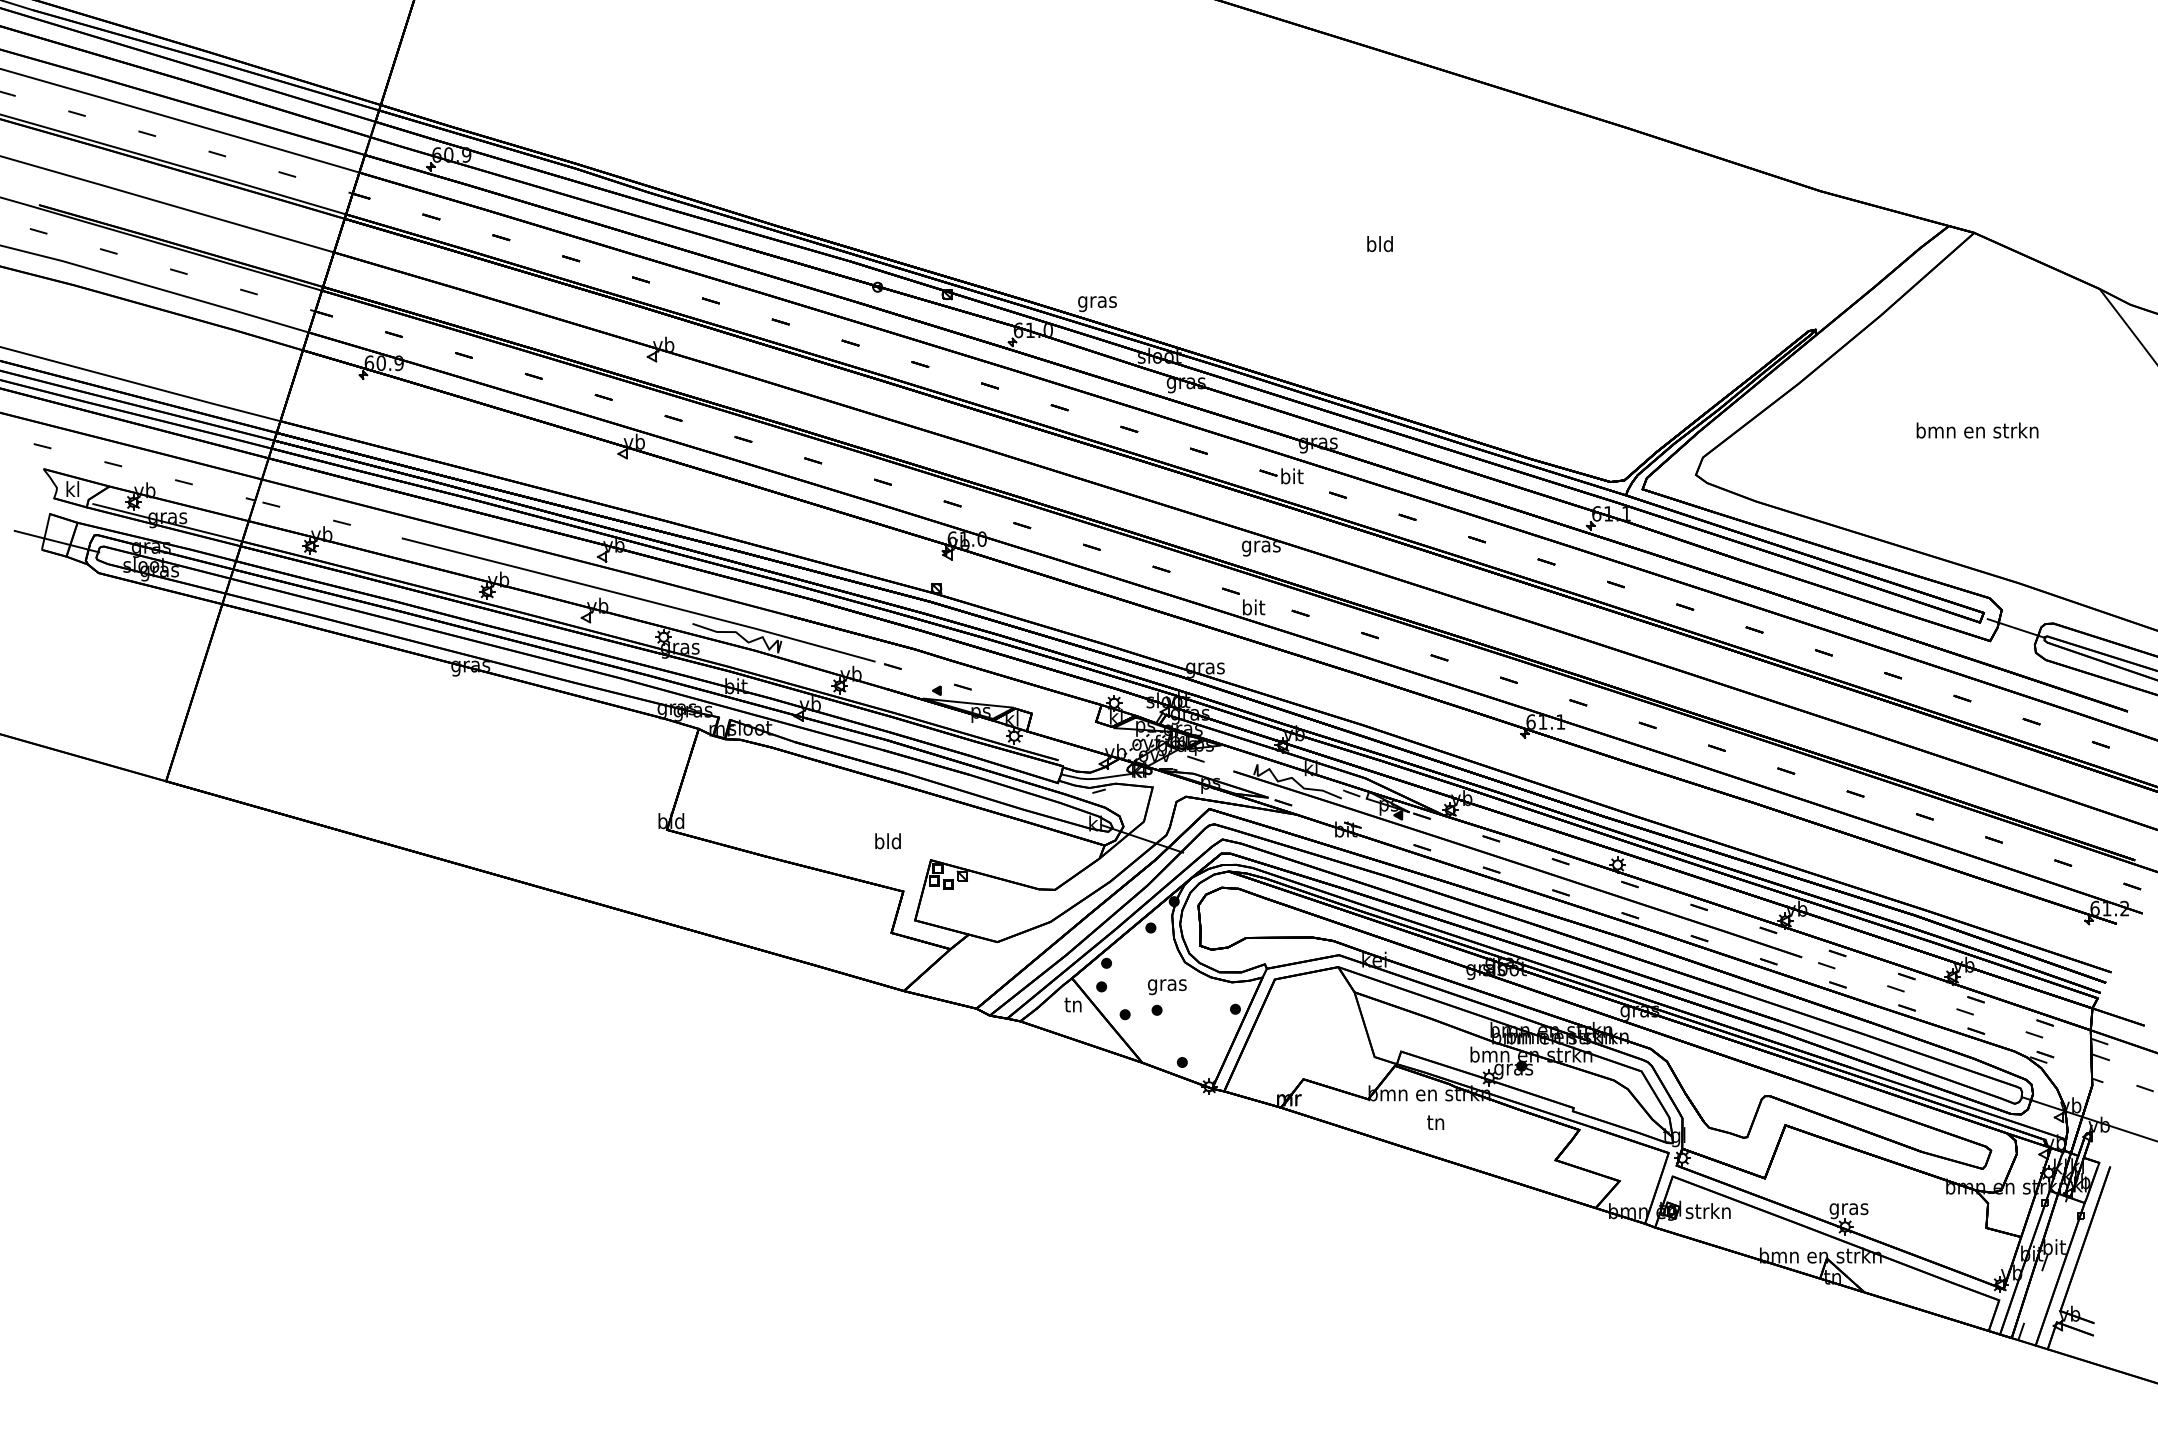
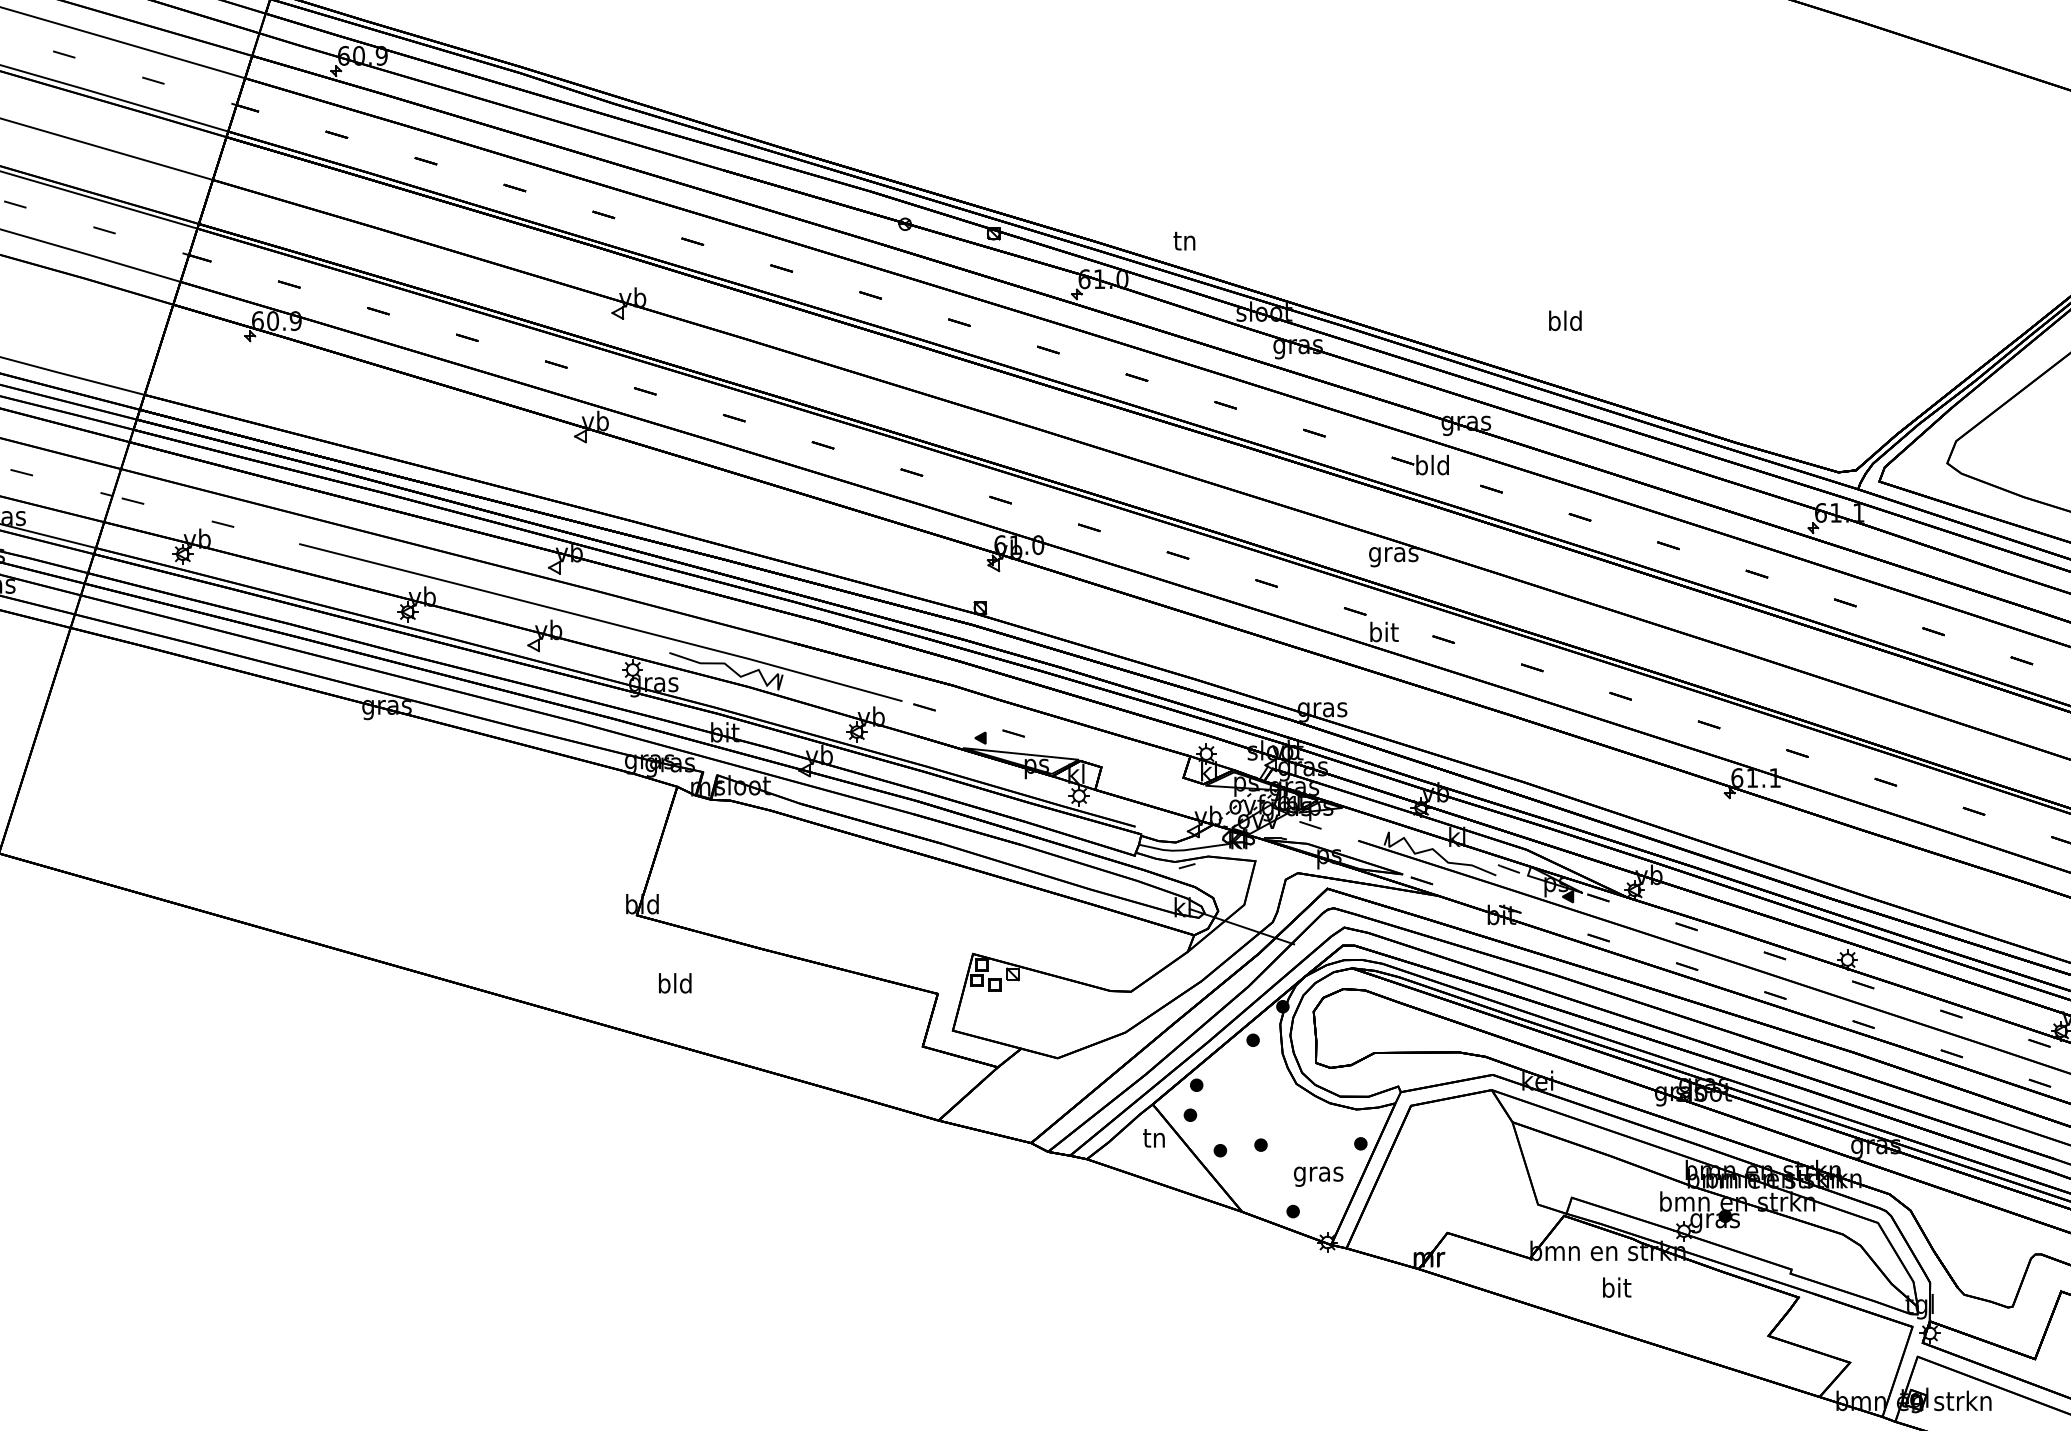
text: (1379, 243) -> (1564, 320), moved
text: (1097, 302) -> (1185, 243), gras -> tn
text: (1291, 476) -> (1432, 465), bit -> bld
text: (887, 841) -> (674, 983), moved
text: (1167, 987) -> (1318, 1177), moved
text: (1436, 1122) -> (1616, 1287), tn -> bit

